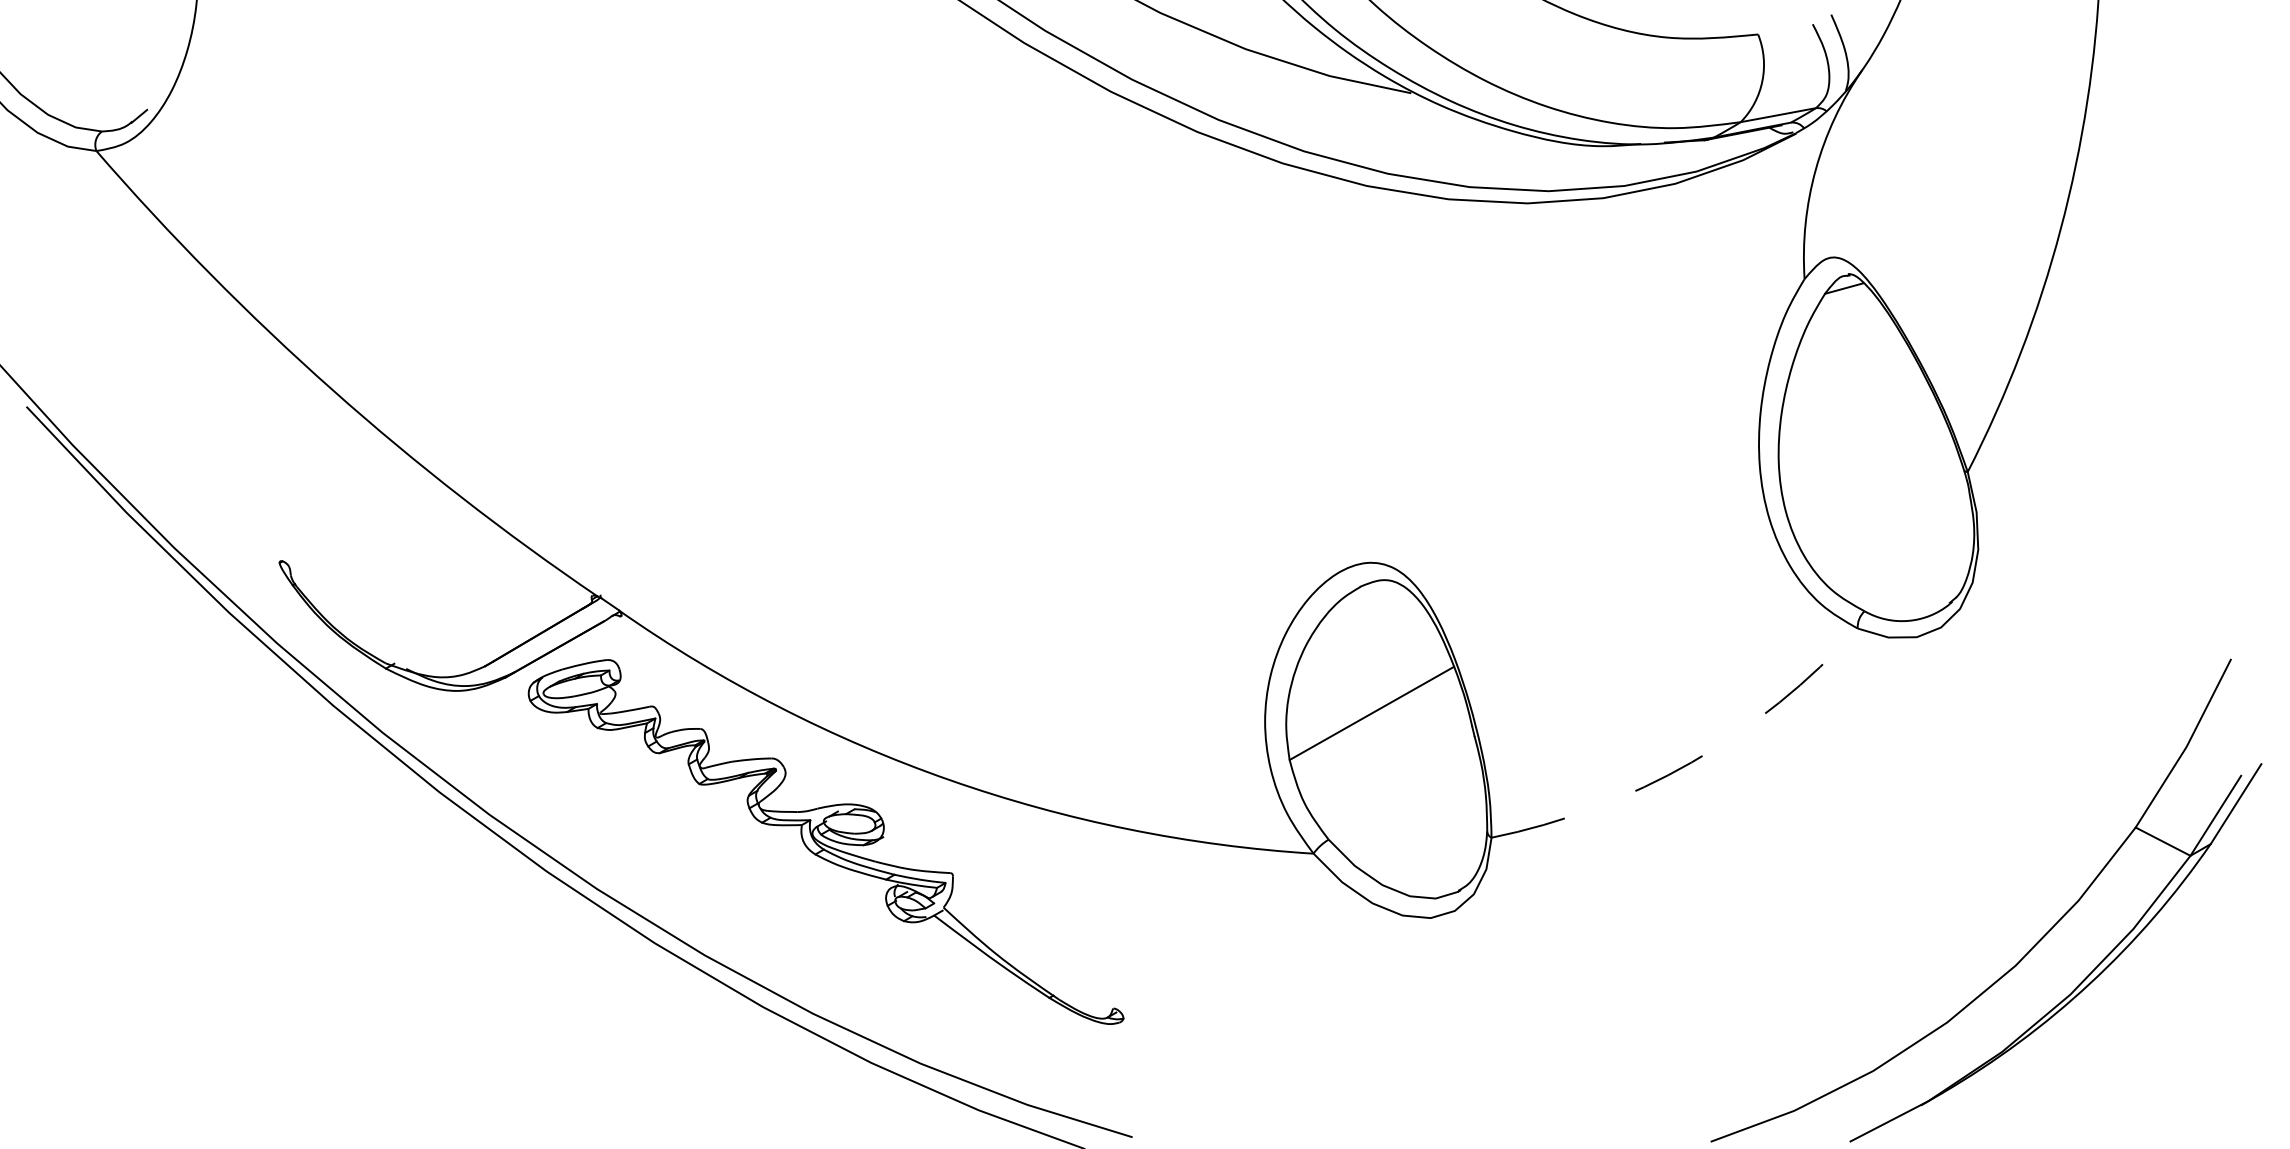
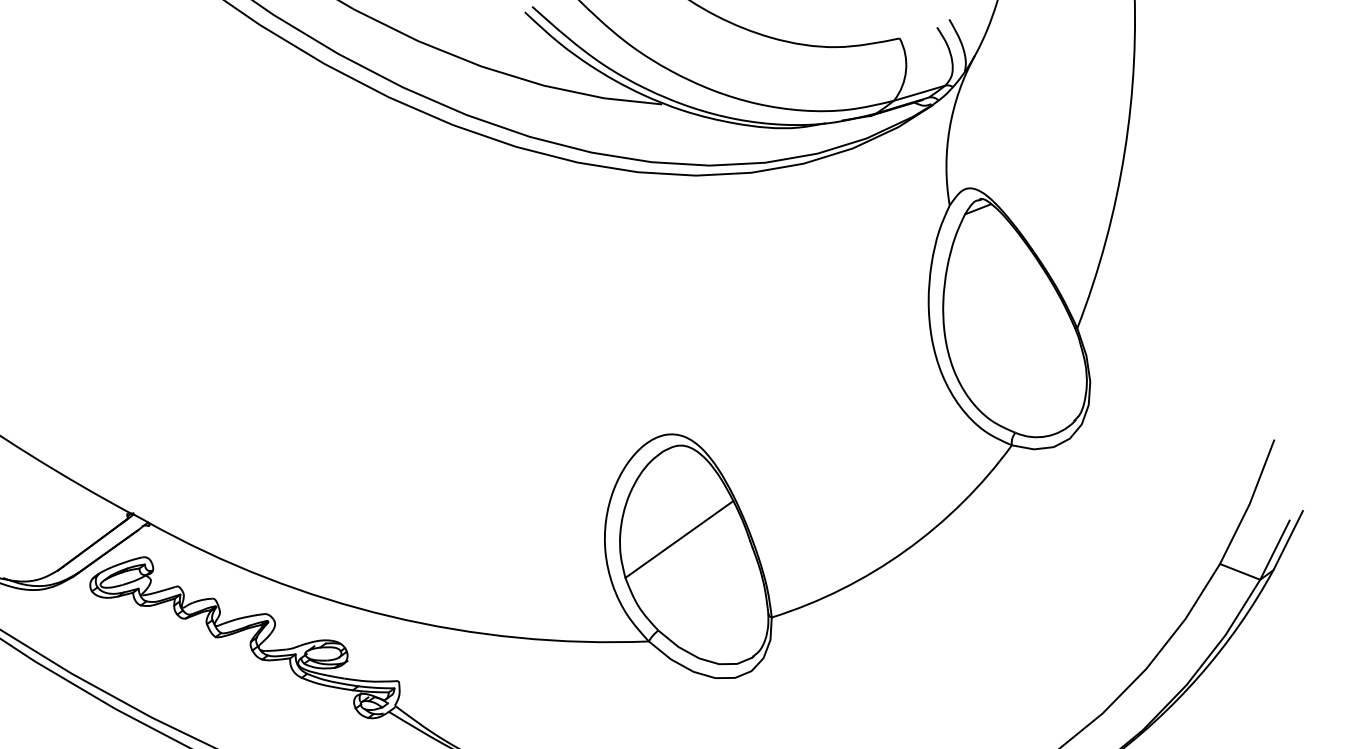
arc: (1691, 762) -> (905, 550), dashed -> solid

